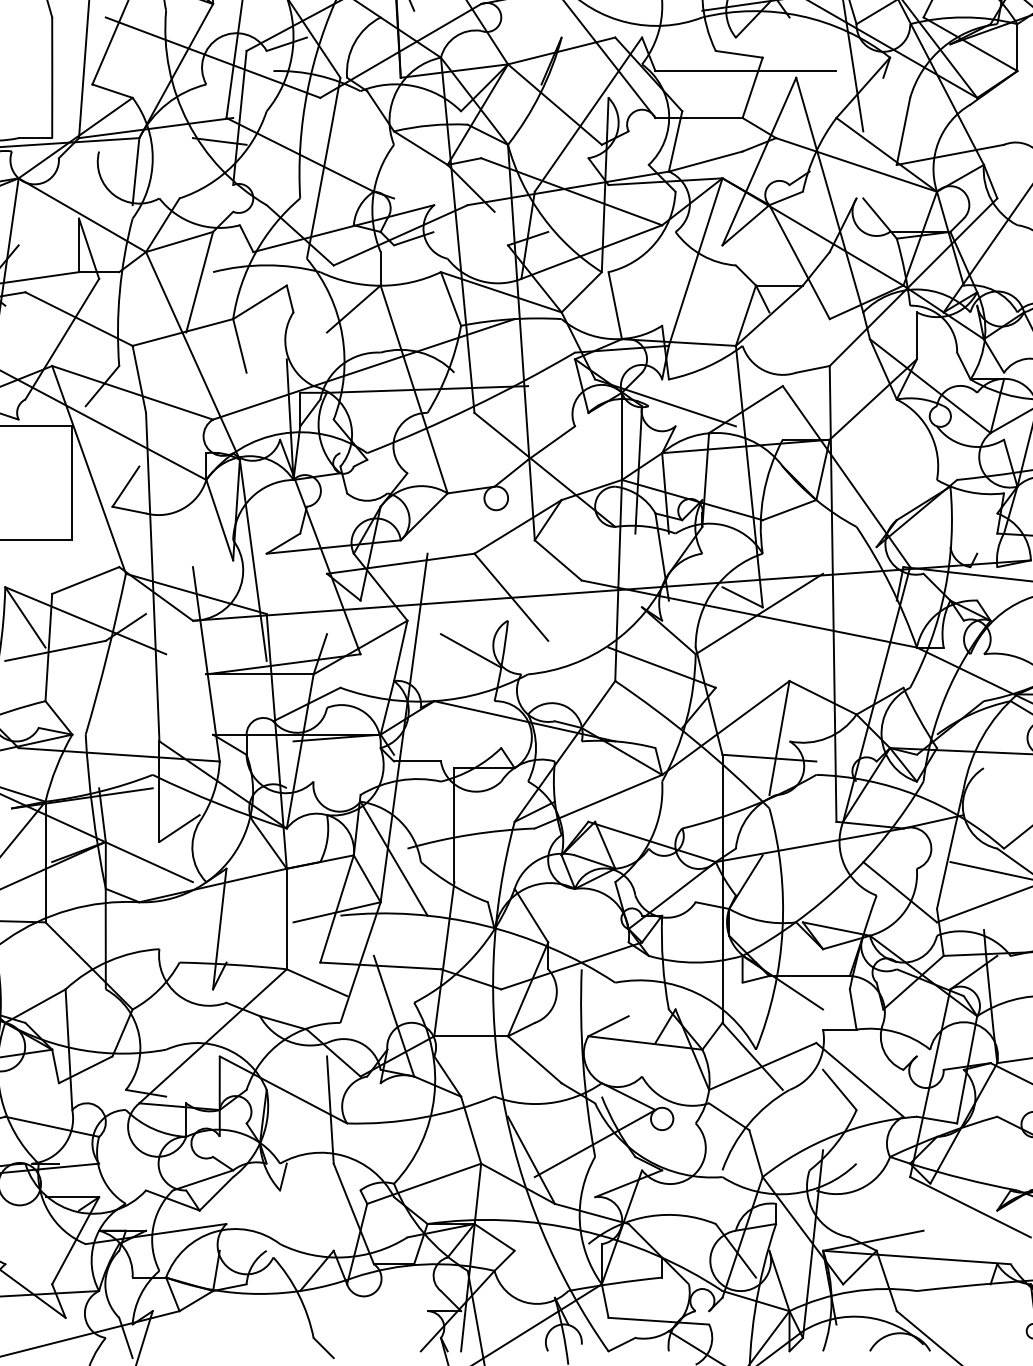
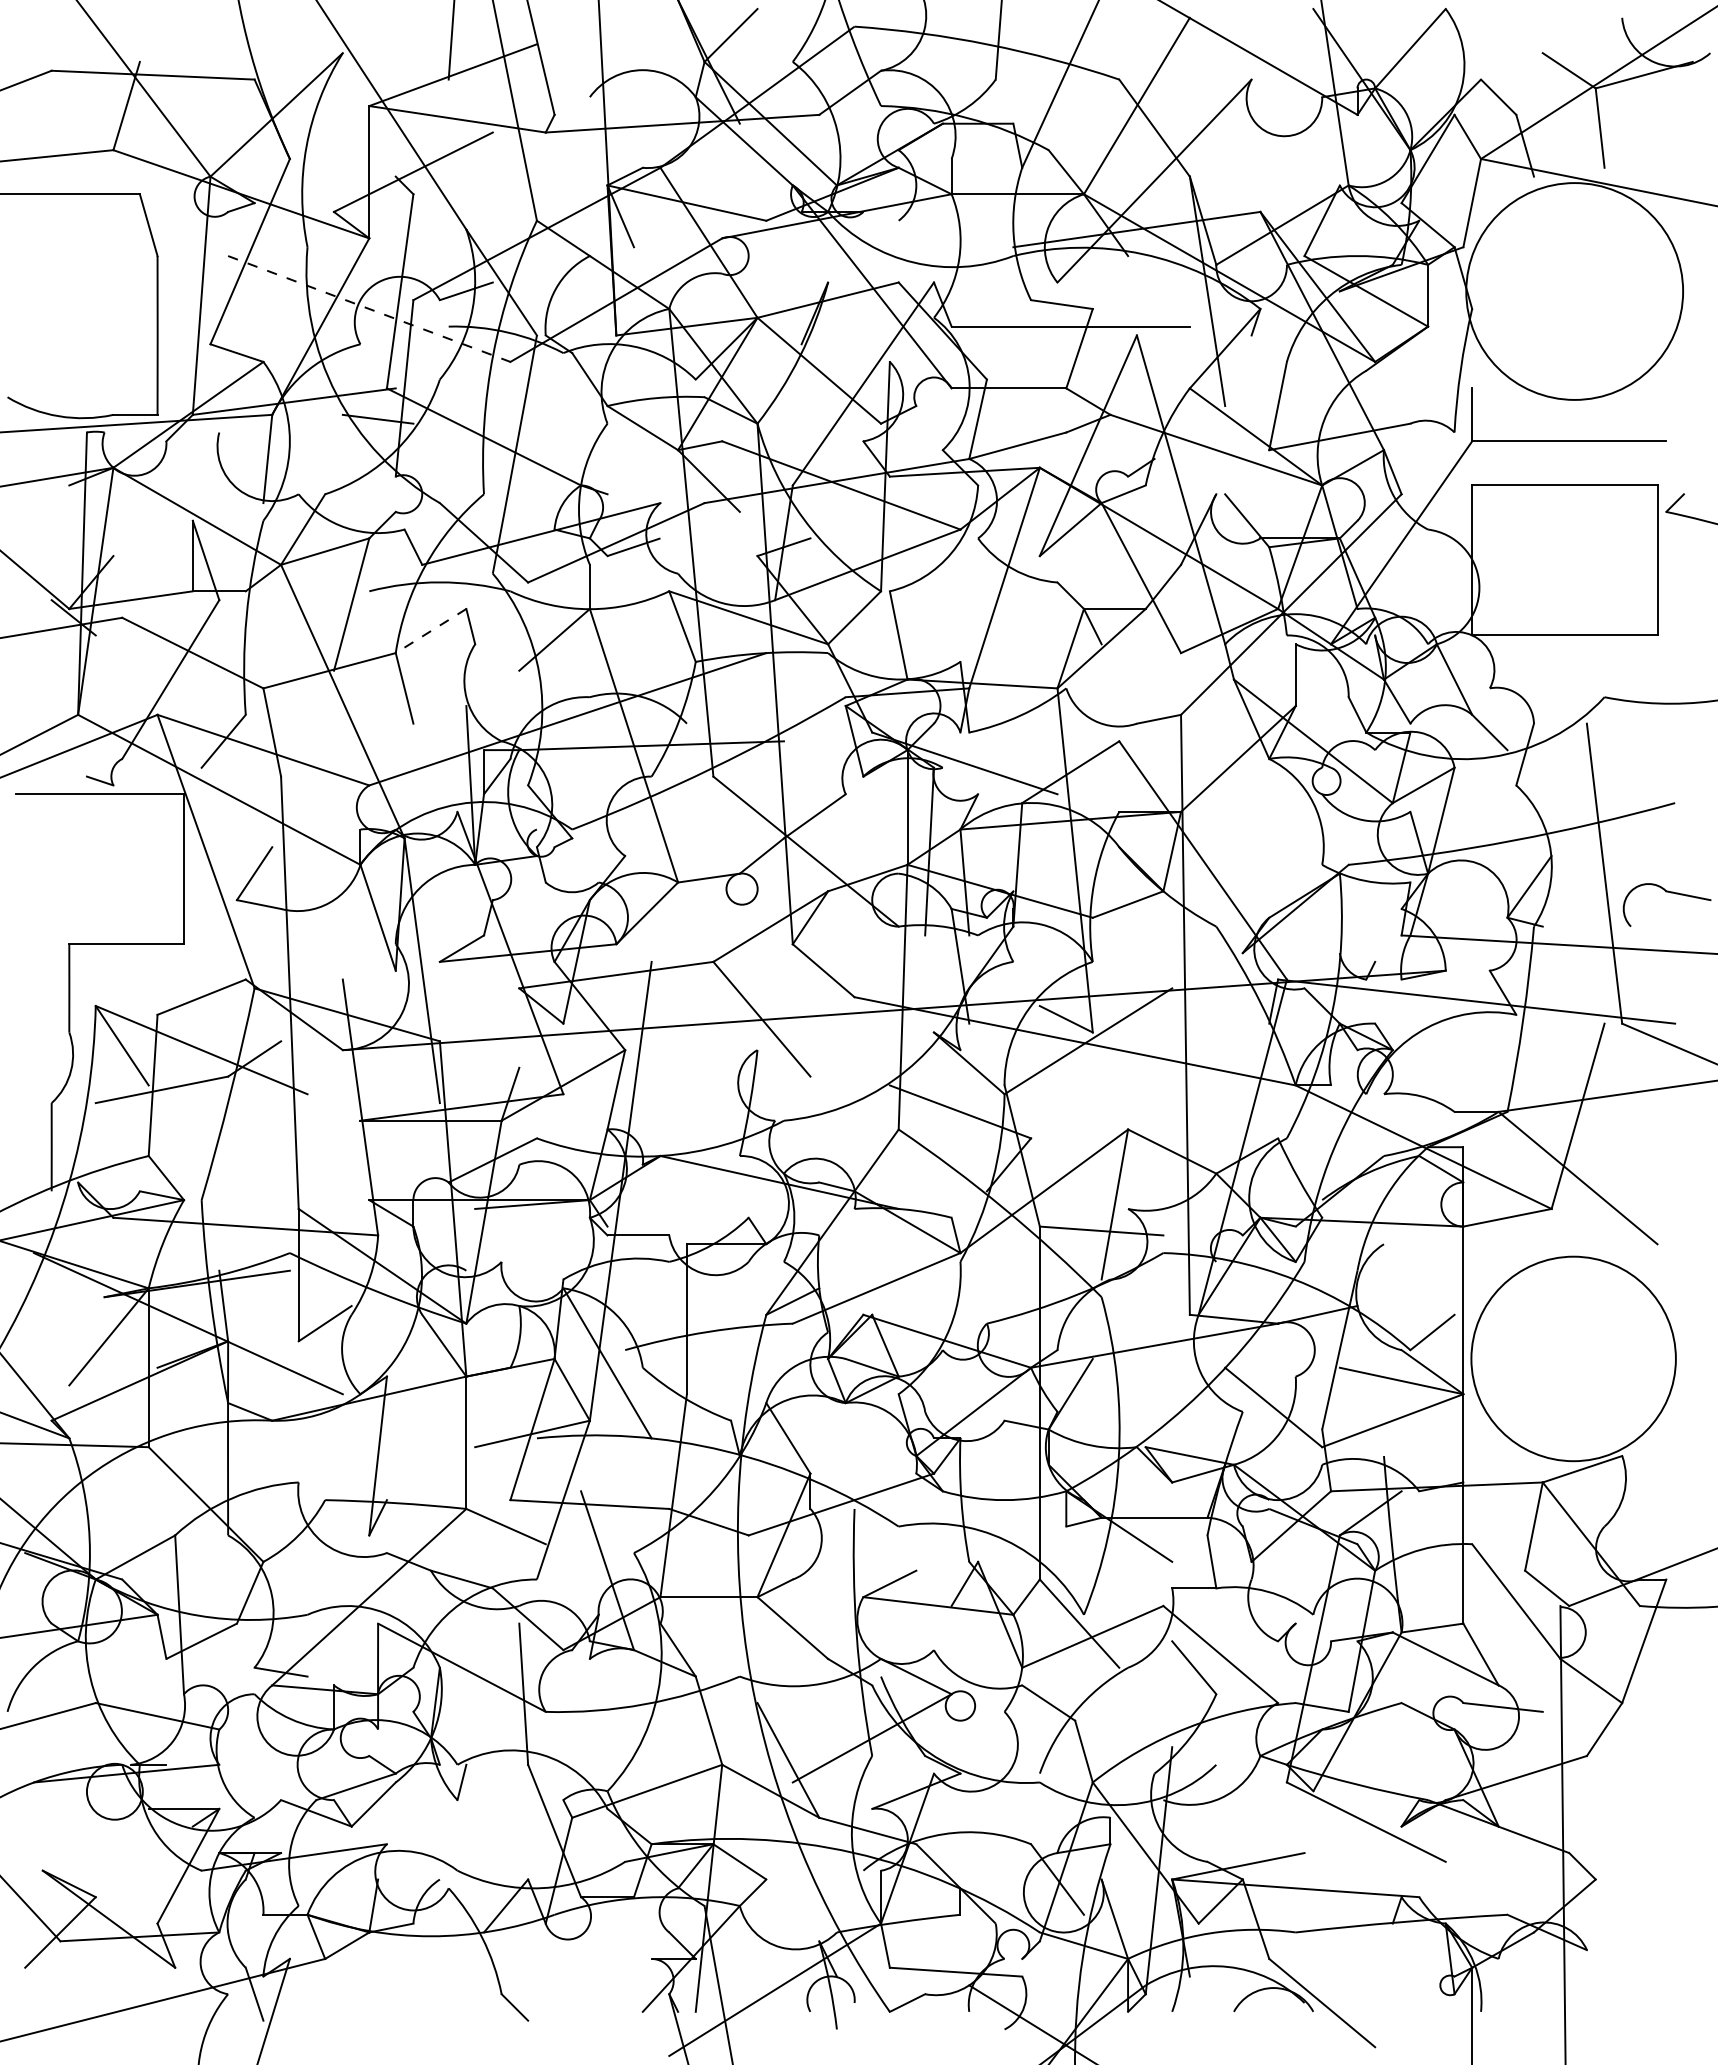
line: (213, 58) -> (369, 309), solid -> dashed
line: (260, 302) -> (431, 631), solid -> dashed
line: (470, 650) -> (708, 1089), removed

